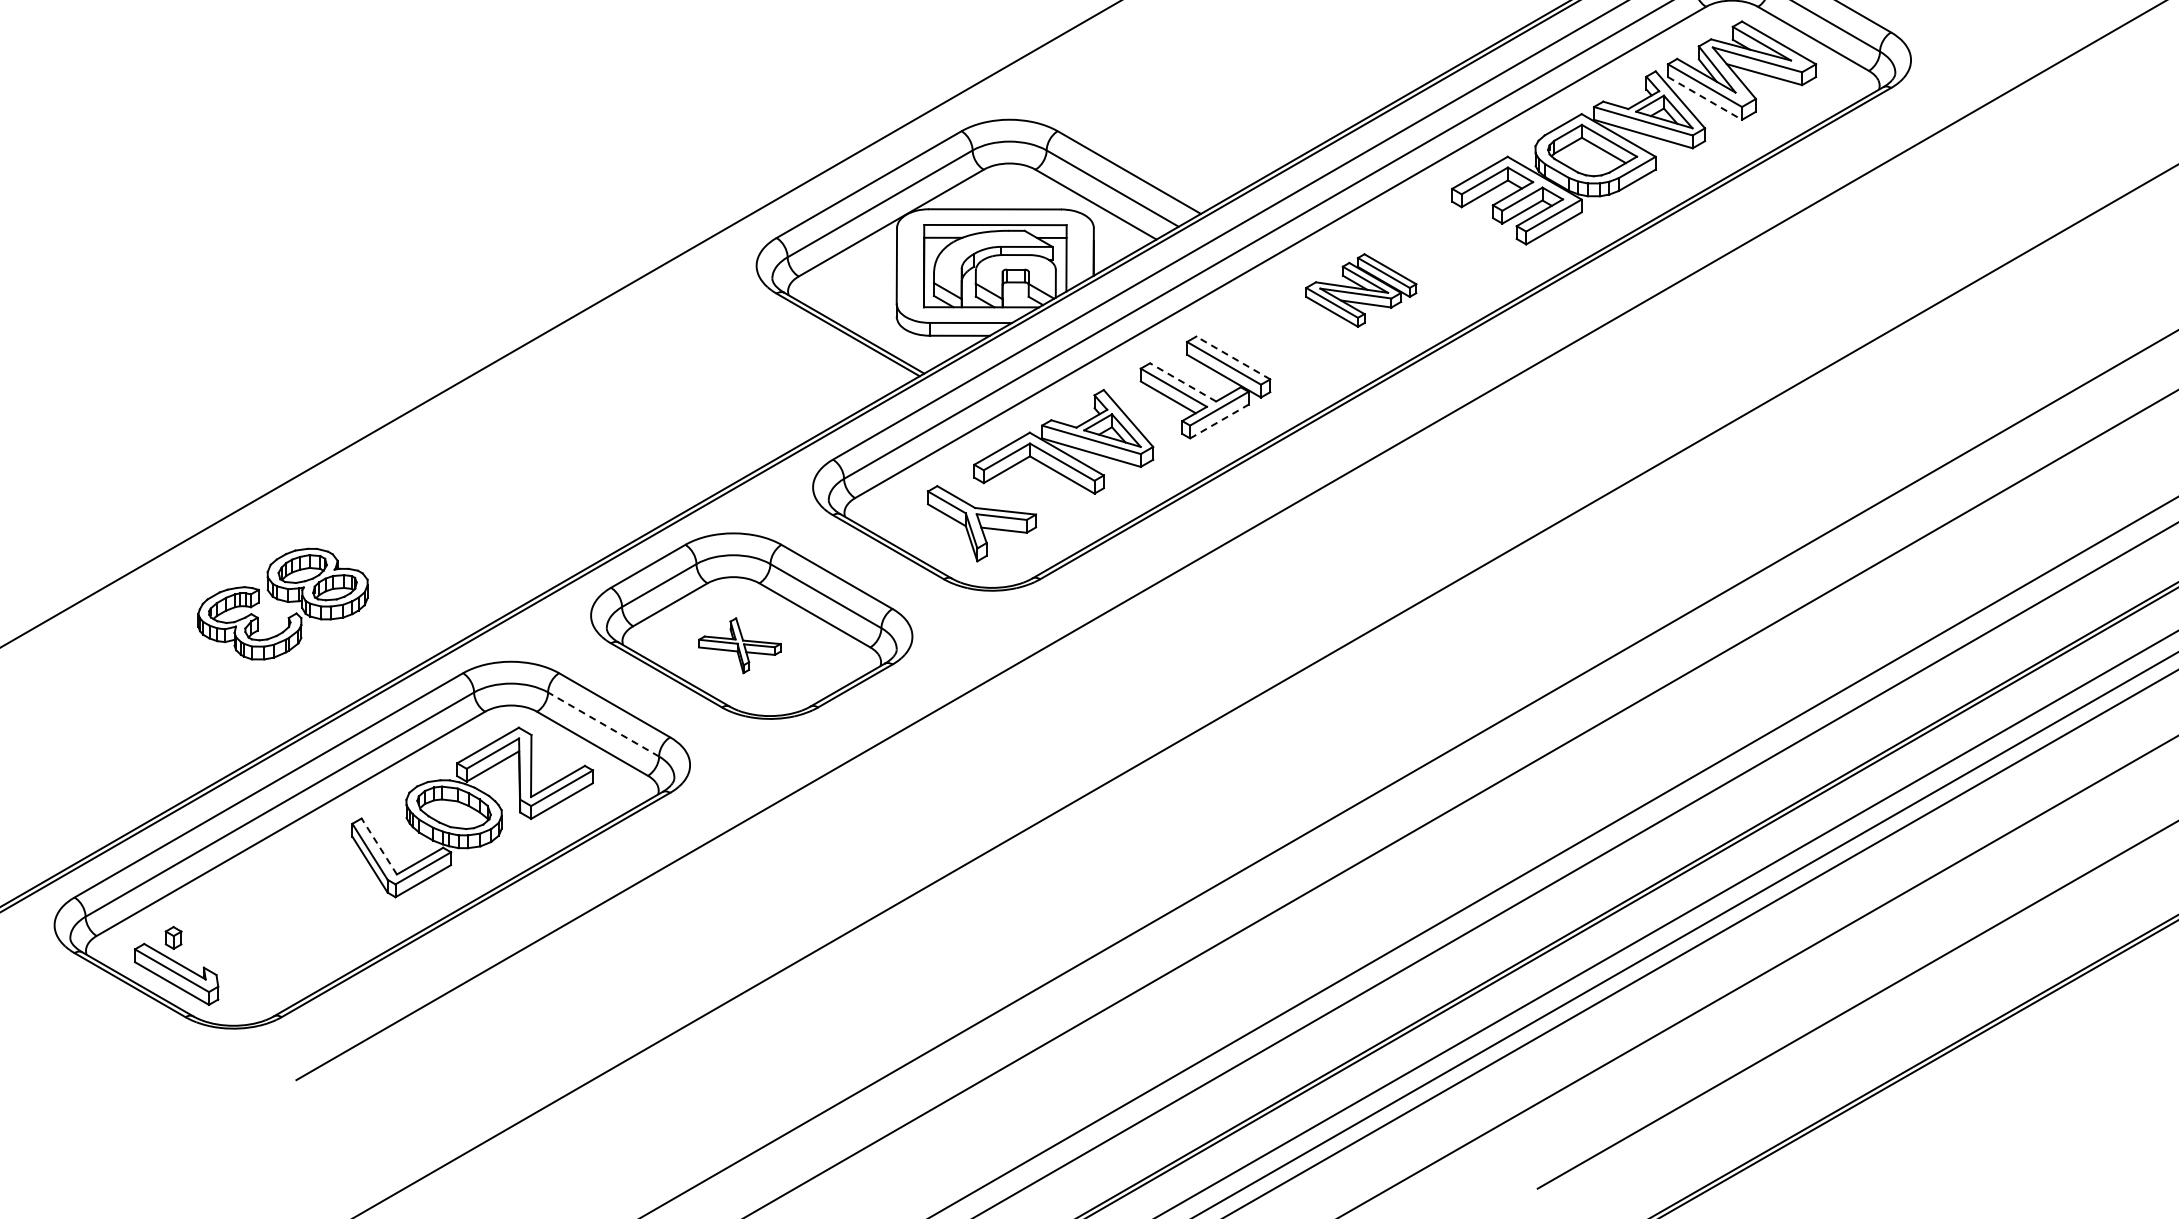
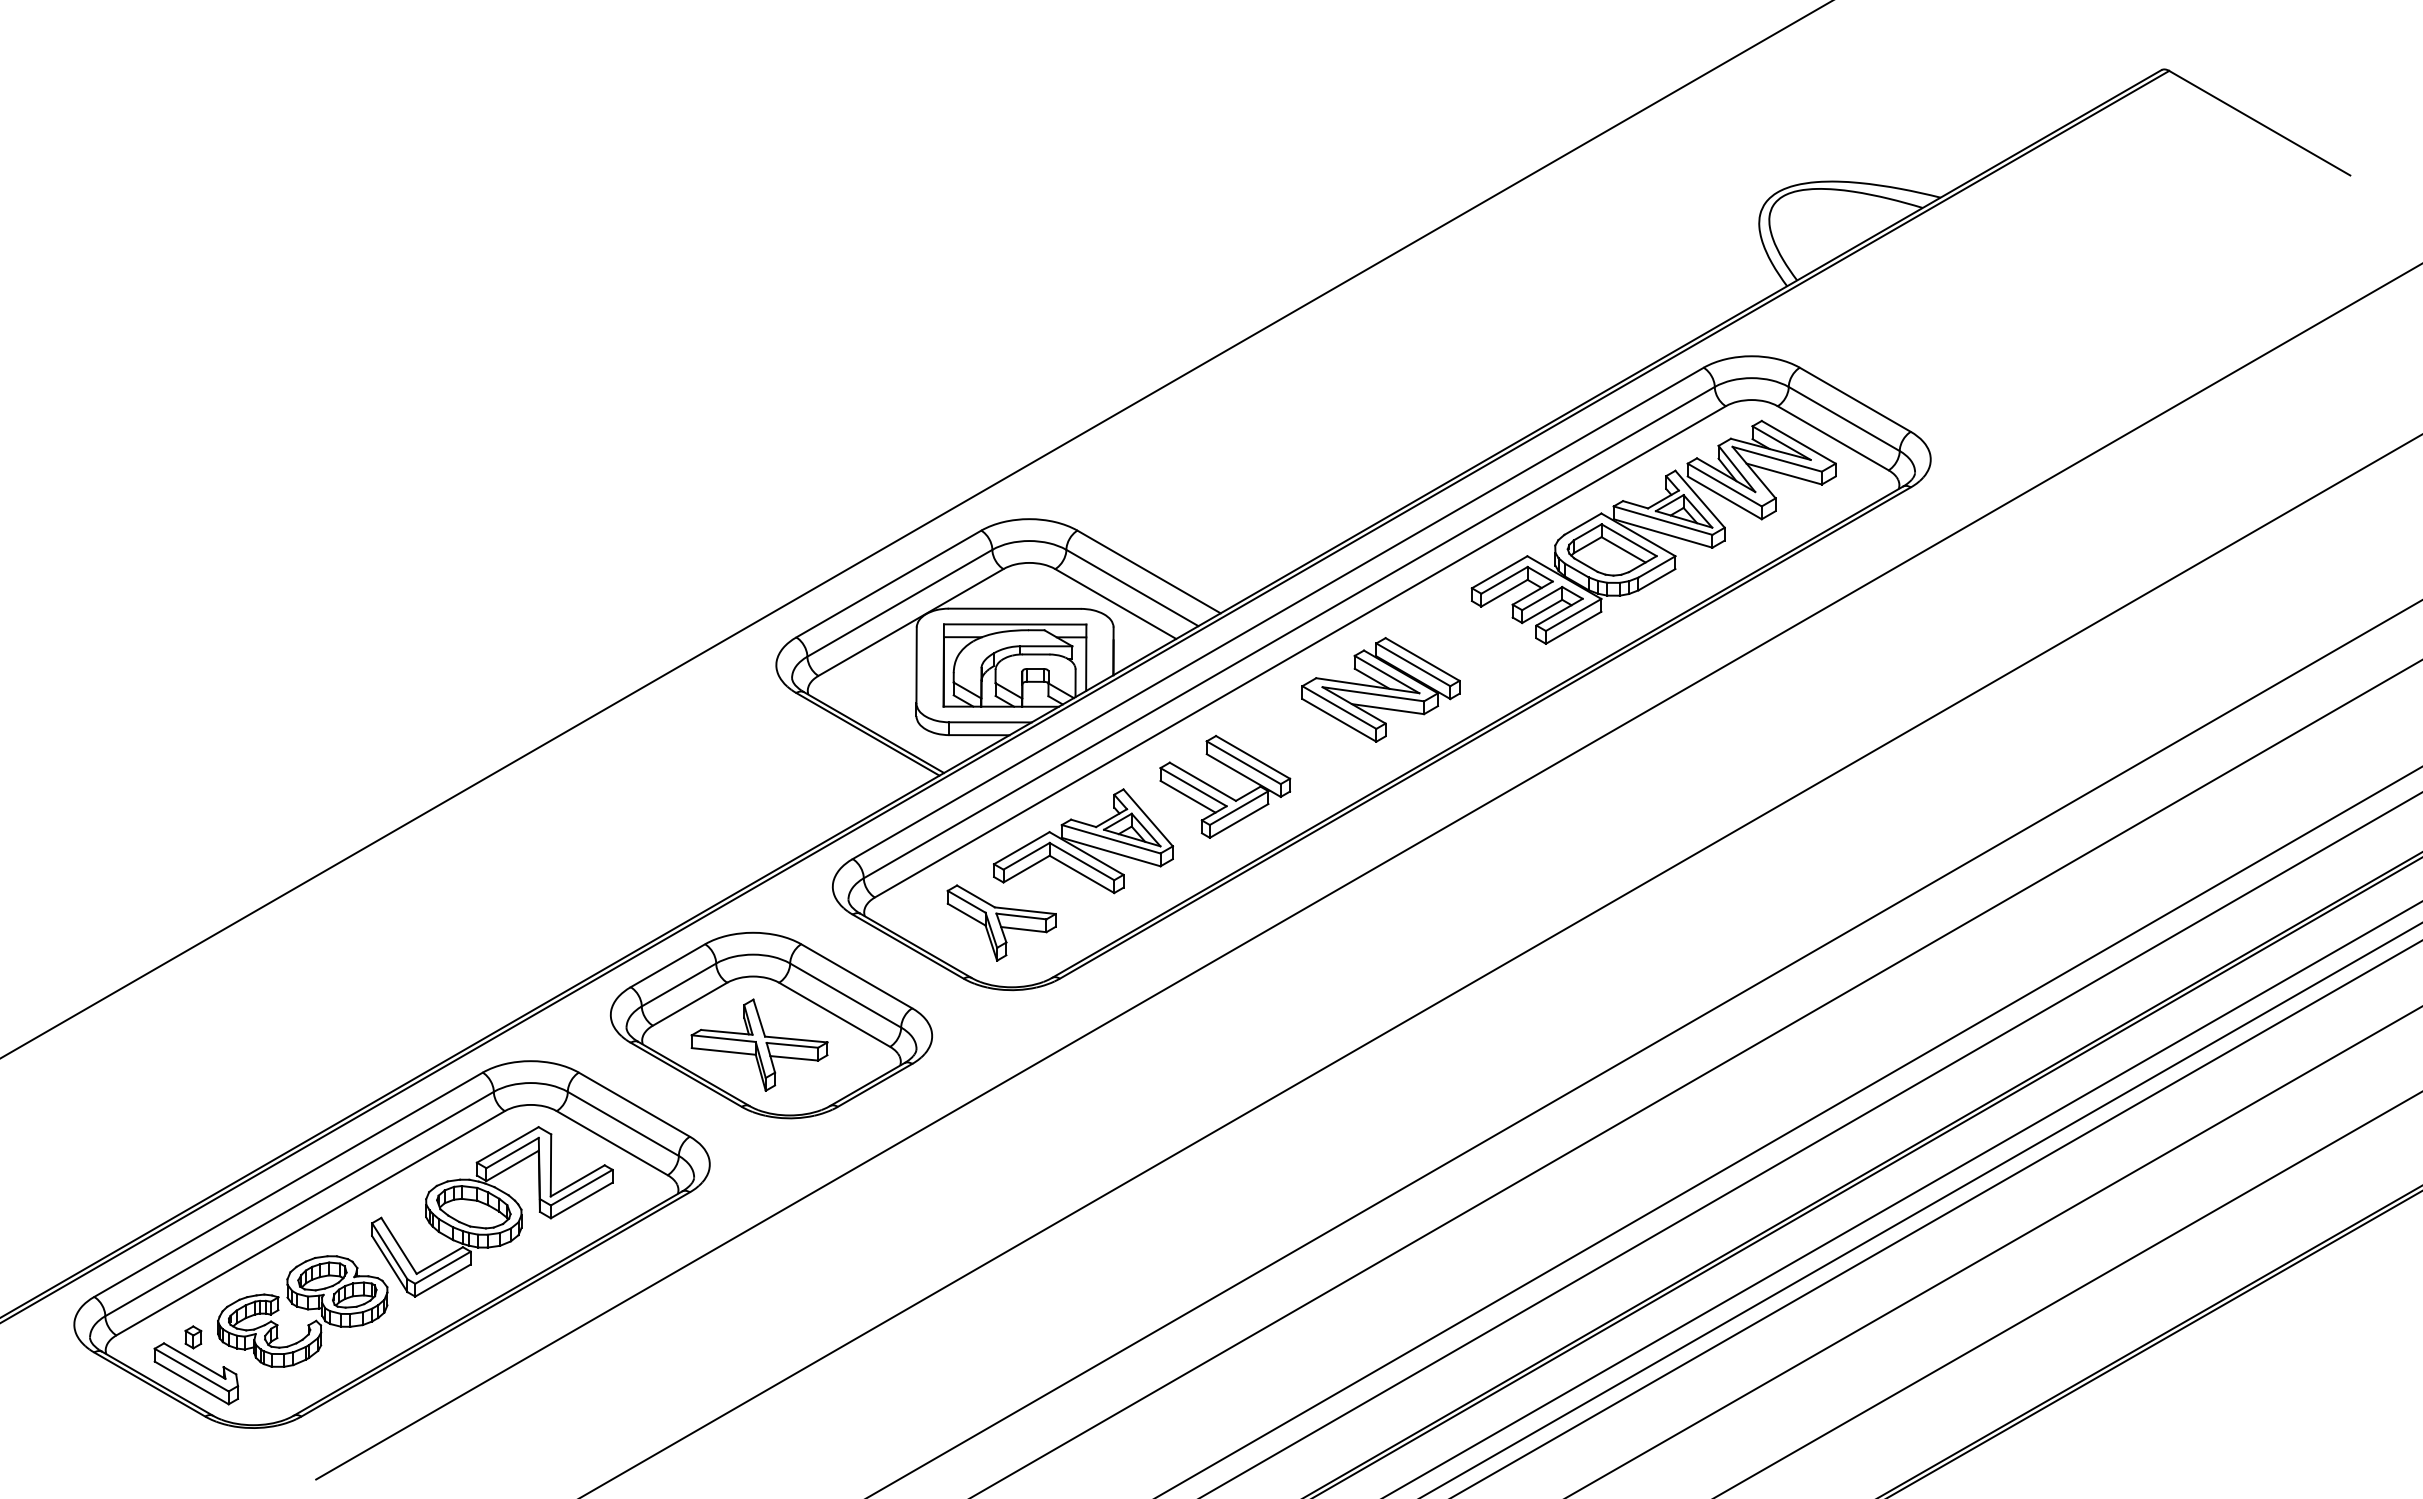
line: (1704, 98) -> (1724, 497), dashed -> solid
part: (1360, 290) -> (1380, 689), size x1.43
line: (1233, 358) -> (1253, 757), dashed -> solid
line: (1182, 382) -> (1202, 781), dashed -> solid
line: (1219, 421) -> (1239, 820), dashed -> solid
part: (282, 604) -> (302, 1311), moved
part: (739, 645) -> (759, 1044), size x1.67
line: (602, 724) -> (622, 1123), dashed -> solid
line: (378, 846) -> (398, 1245), dashed -> solid

